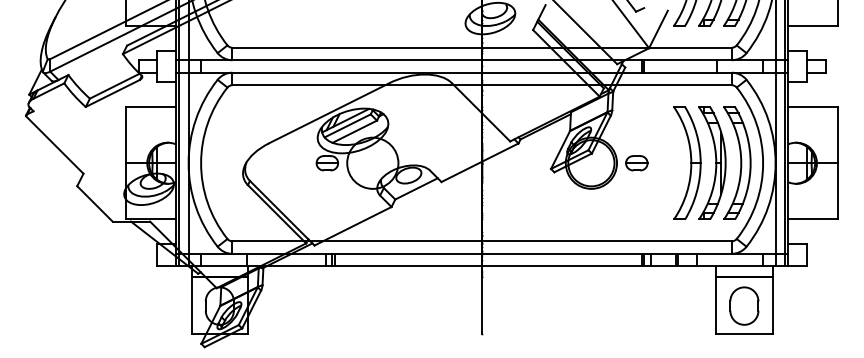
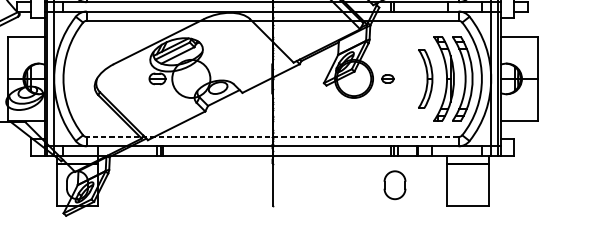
part: (687, 162) -> (425, 78), size x0.7
part: (636, 163) -> (387, 79), size x0.7
line: (482, 241) -> (272, 137), solid -> dashed
part: (744, 305) -> (395, 184), moved

